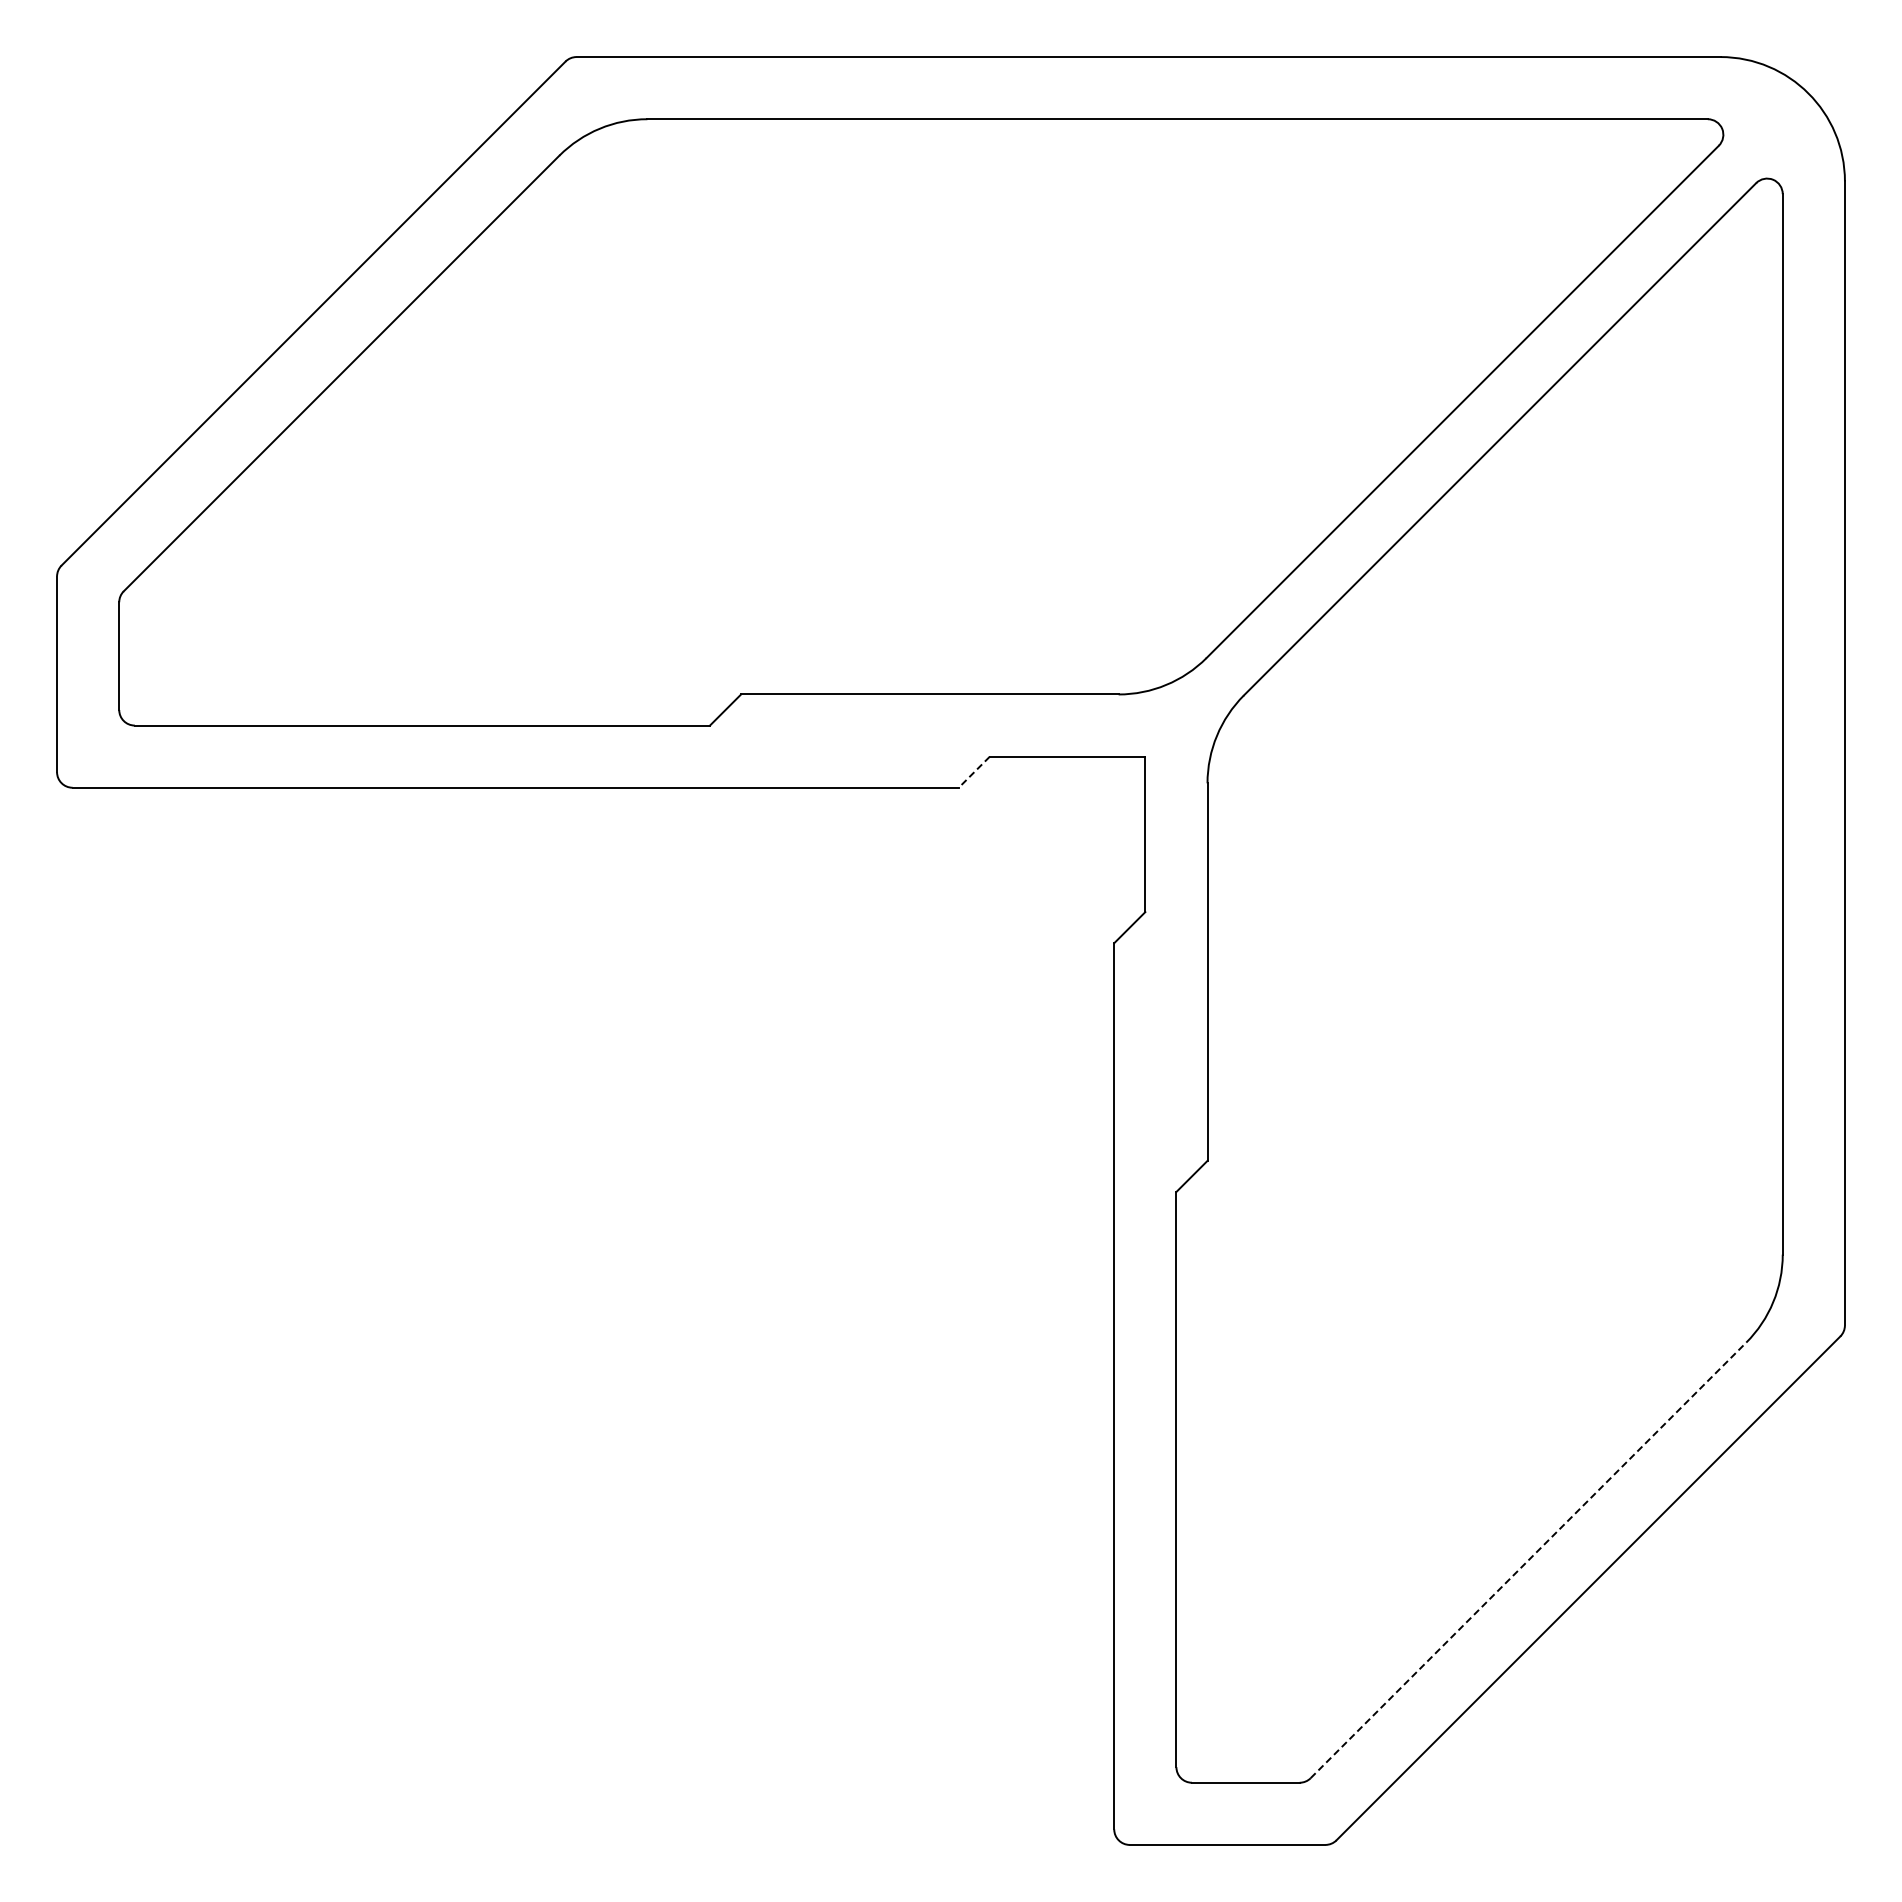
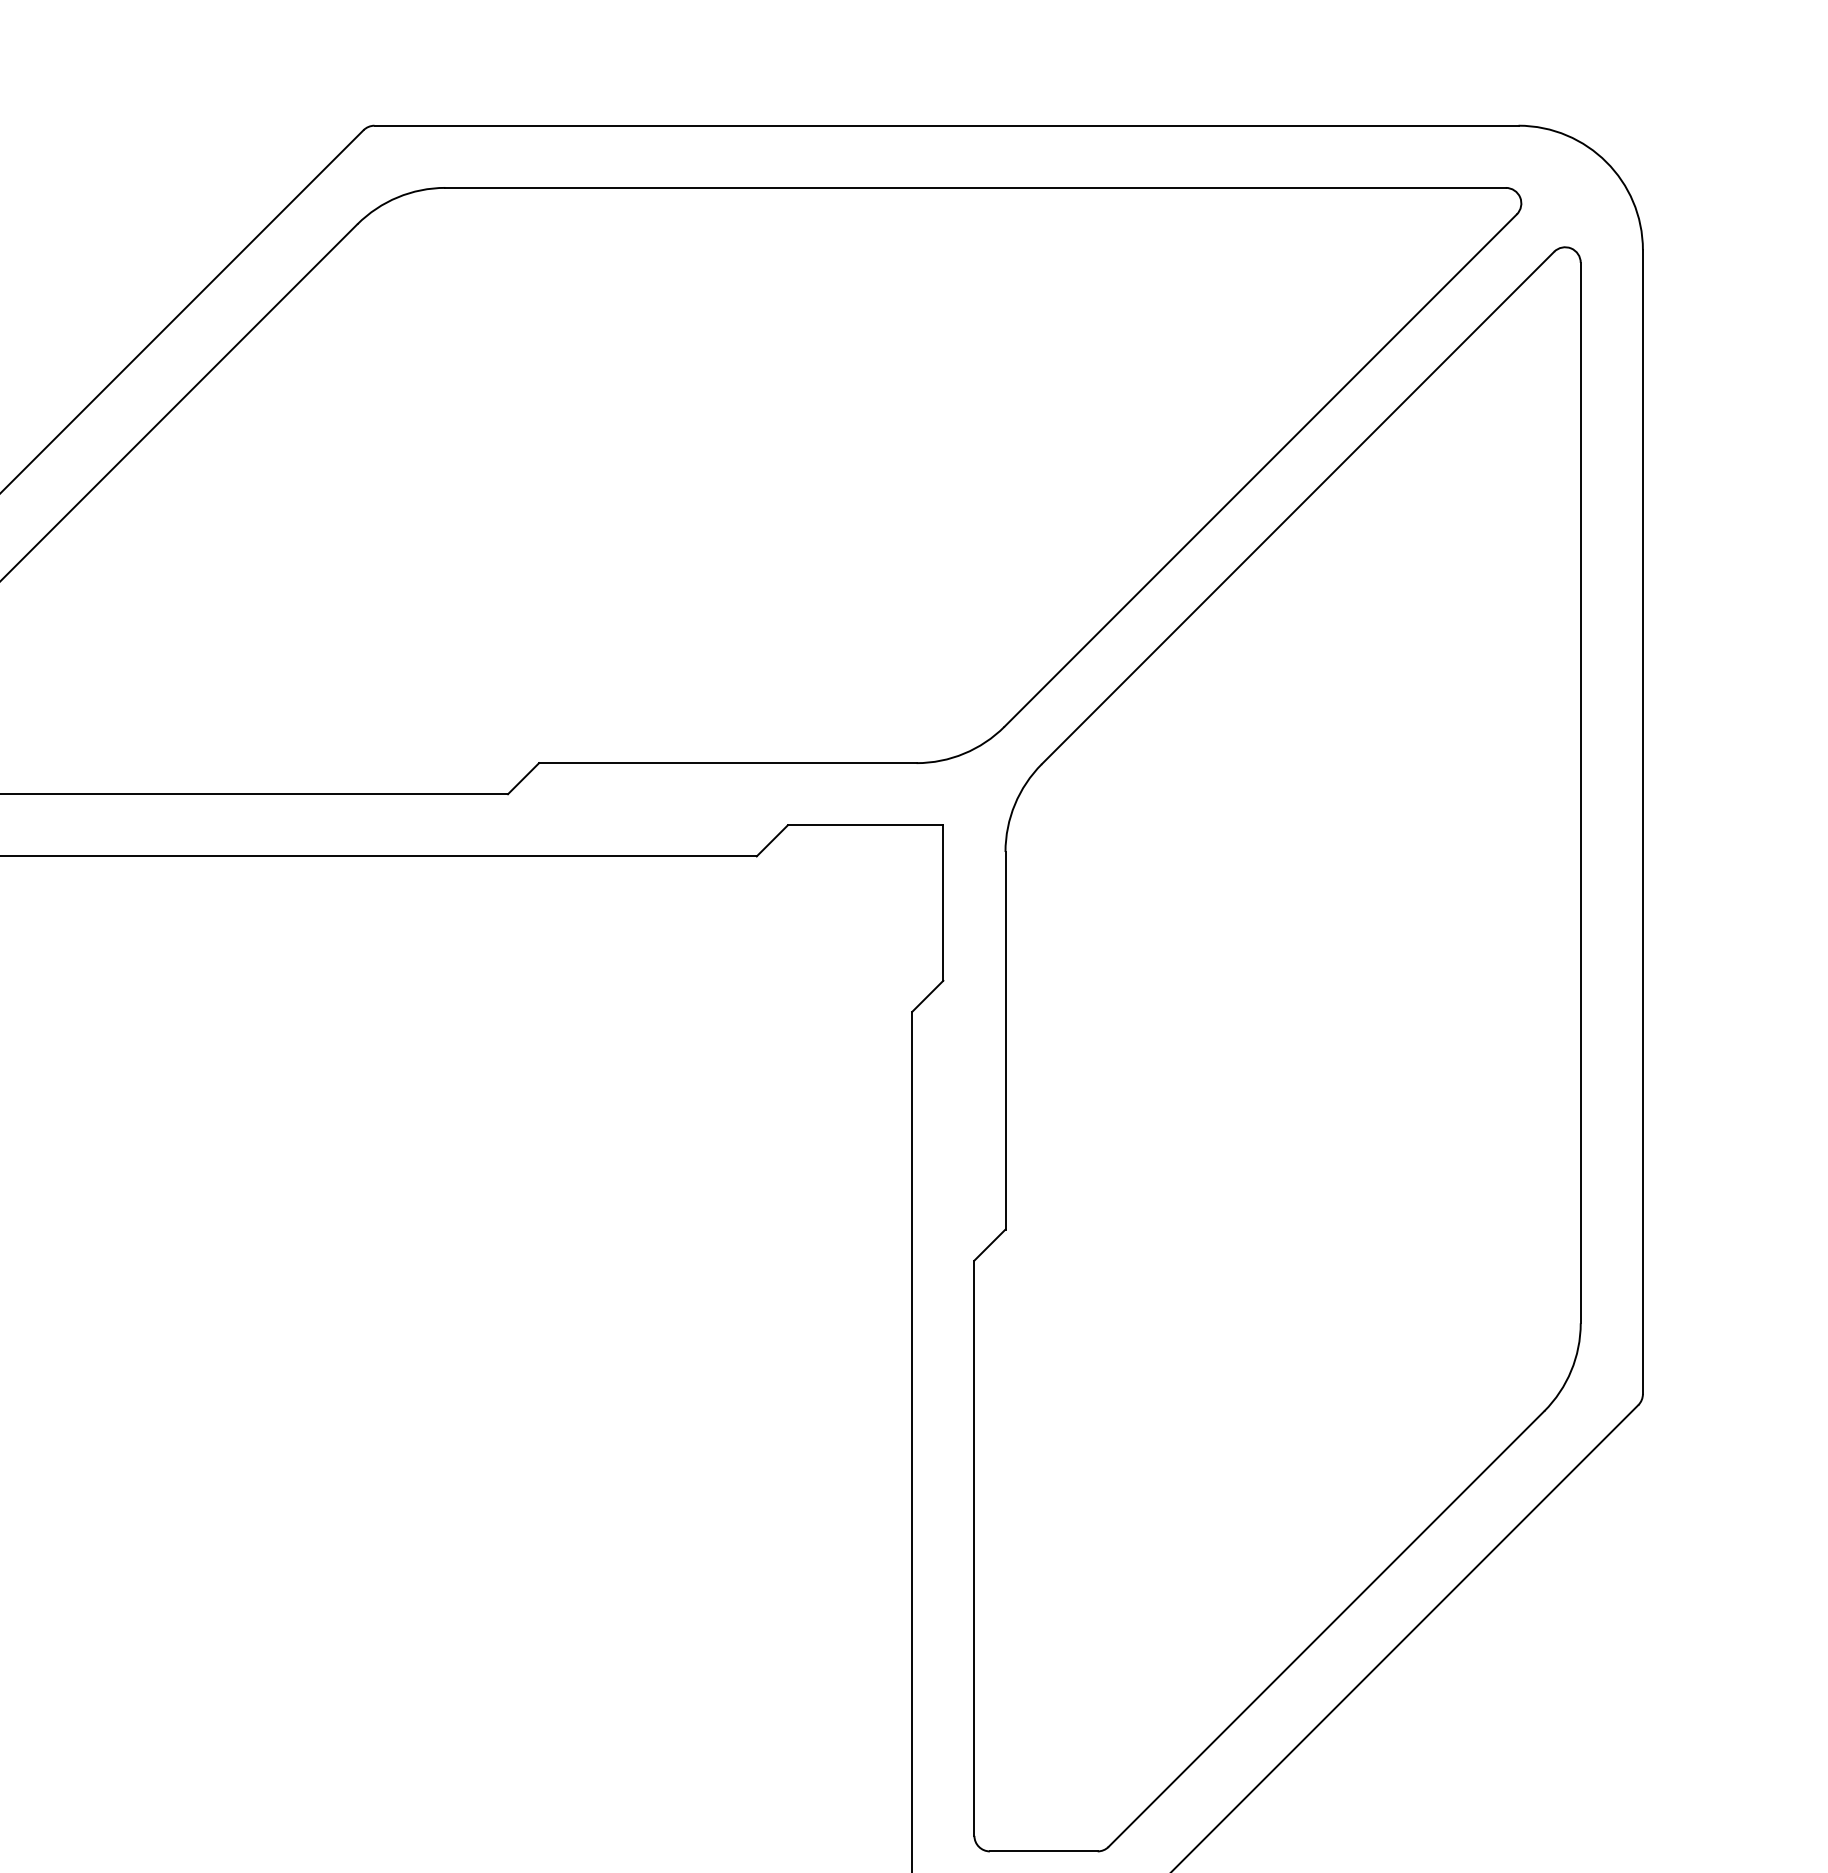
line: (974, 772) -> (772, 841), dashed -> solid
line: (1528, 1560) -> (1326, 1629), dashed -> solid

